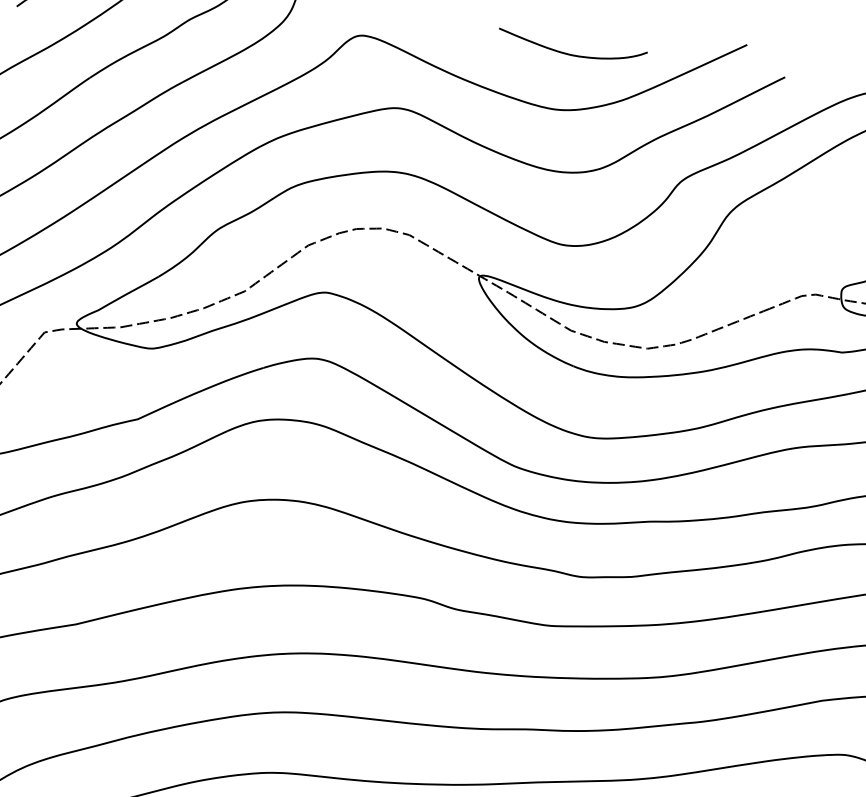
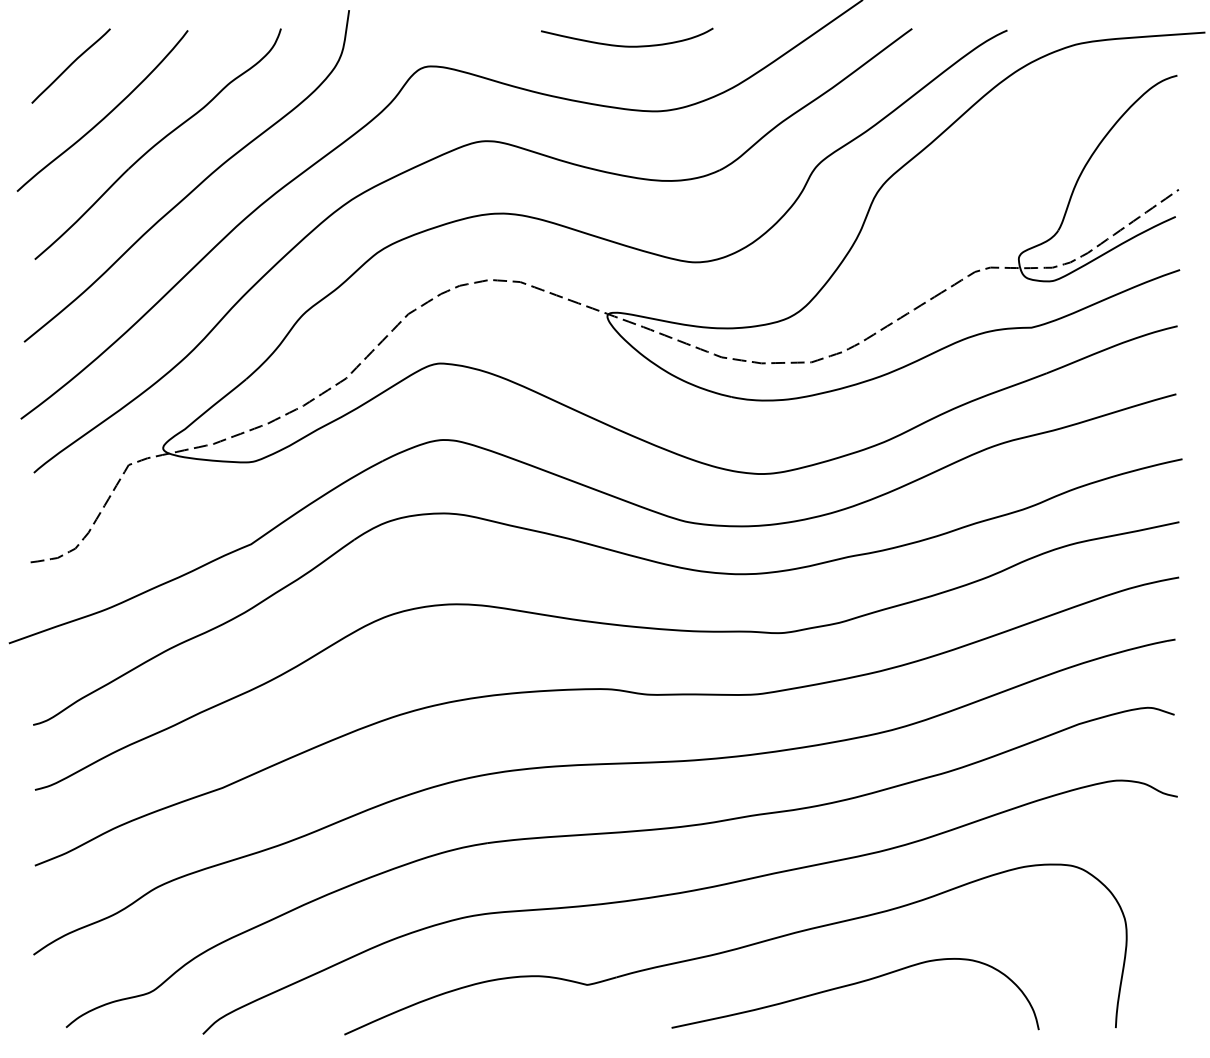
curve: (571, 54) -> (627, 45), moved

